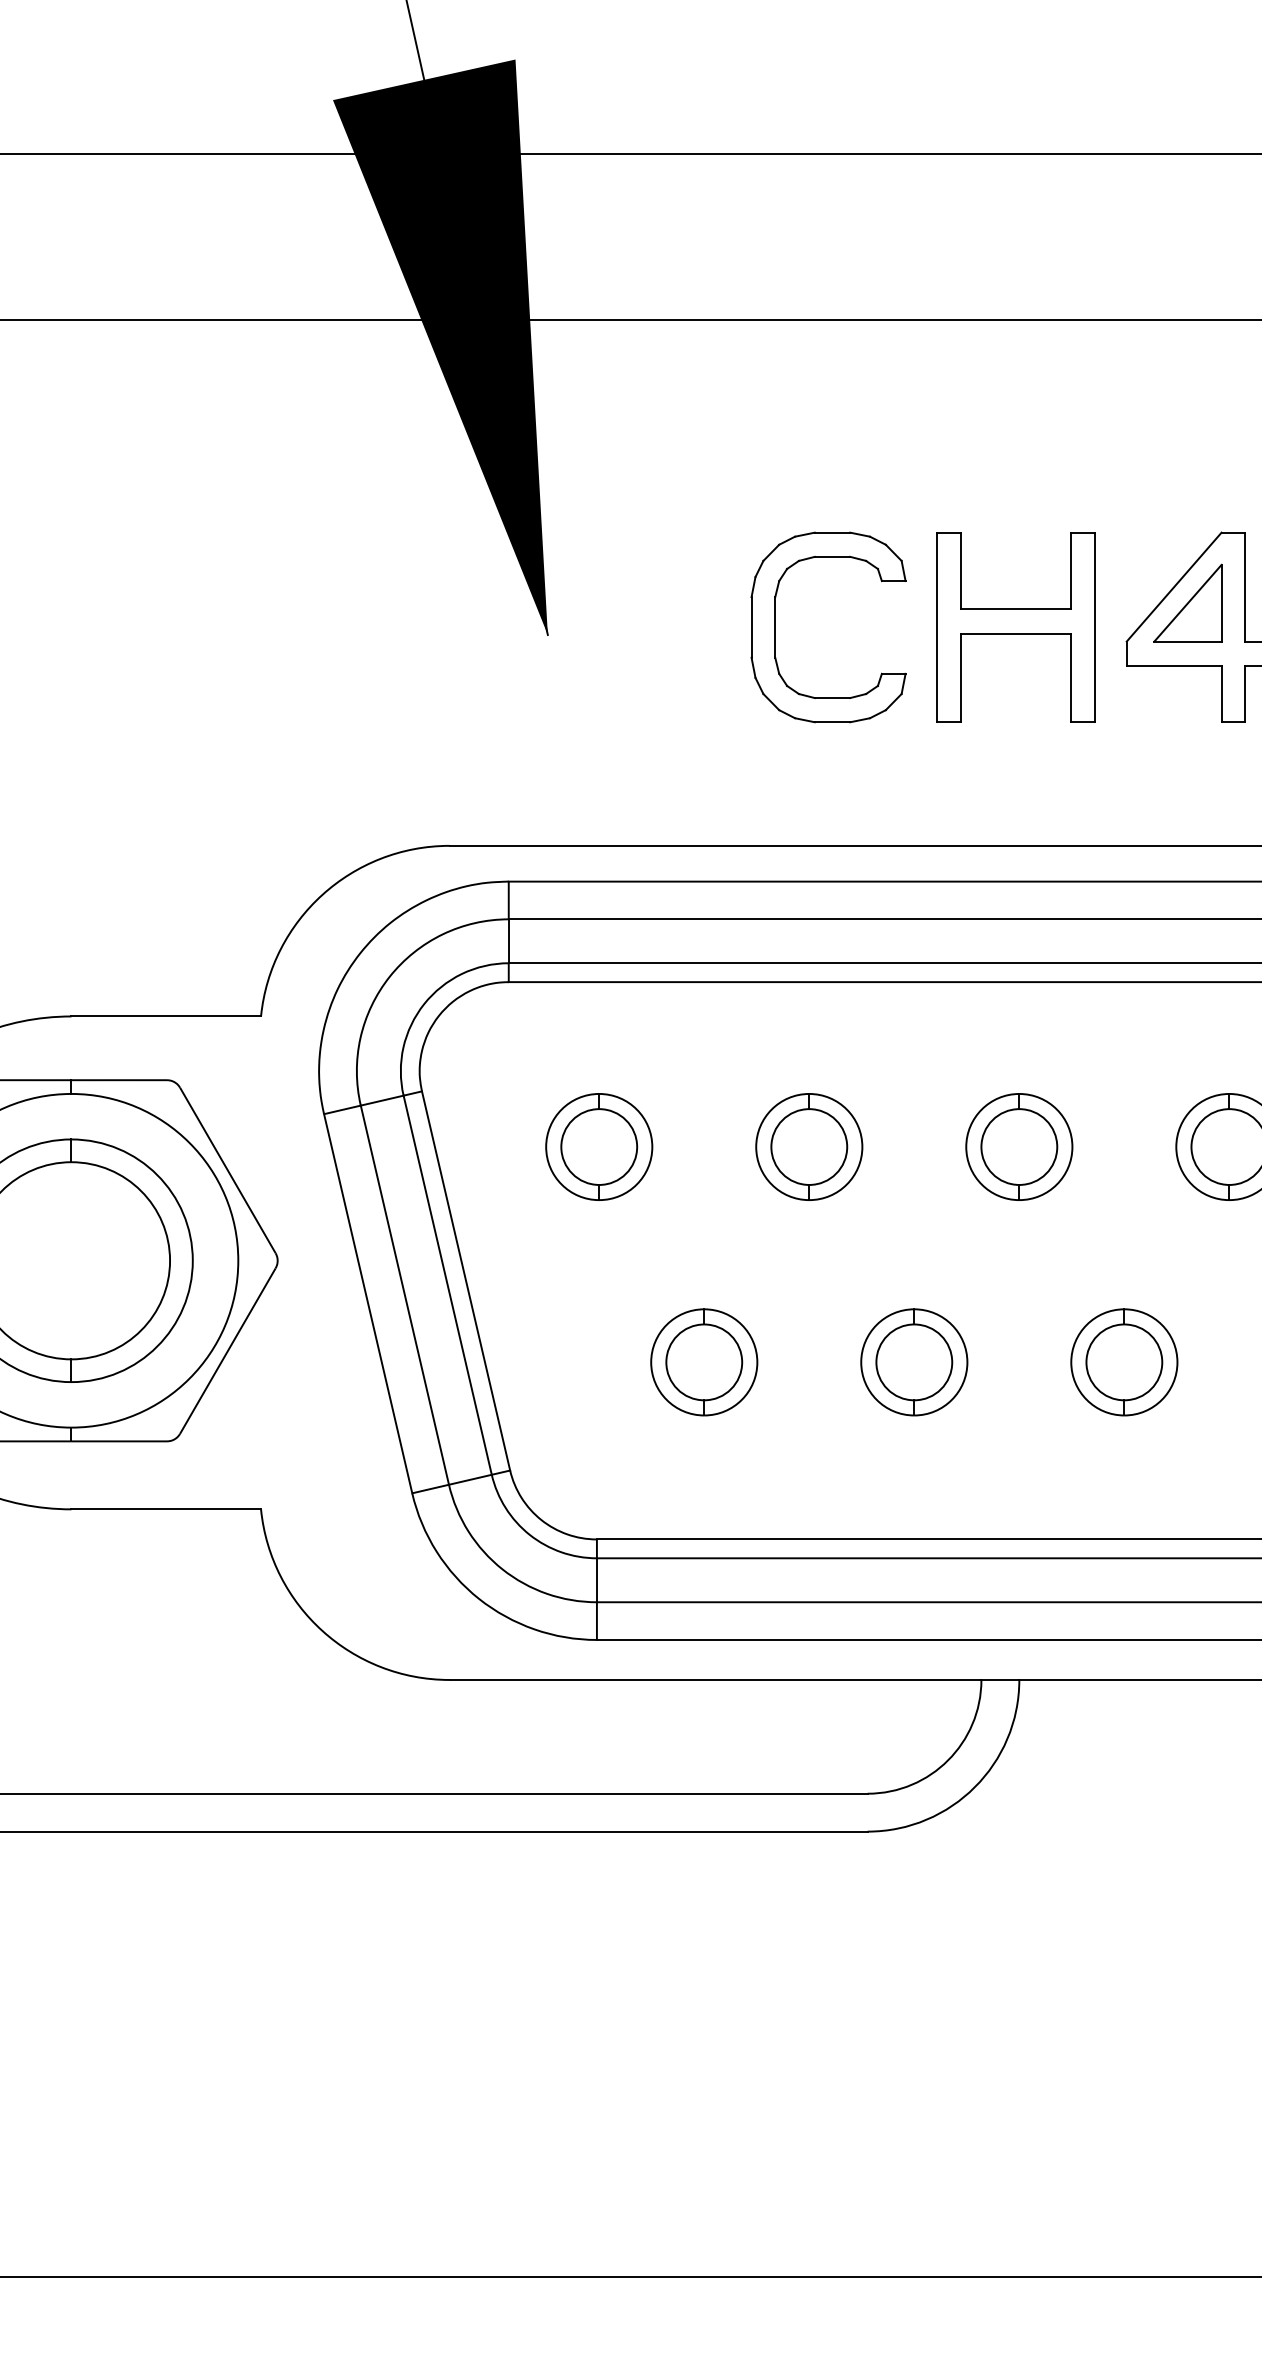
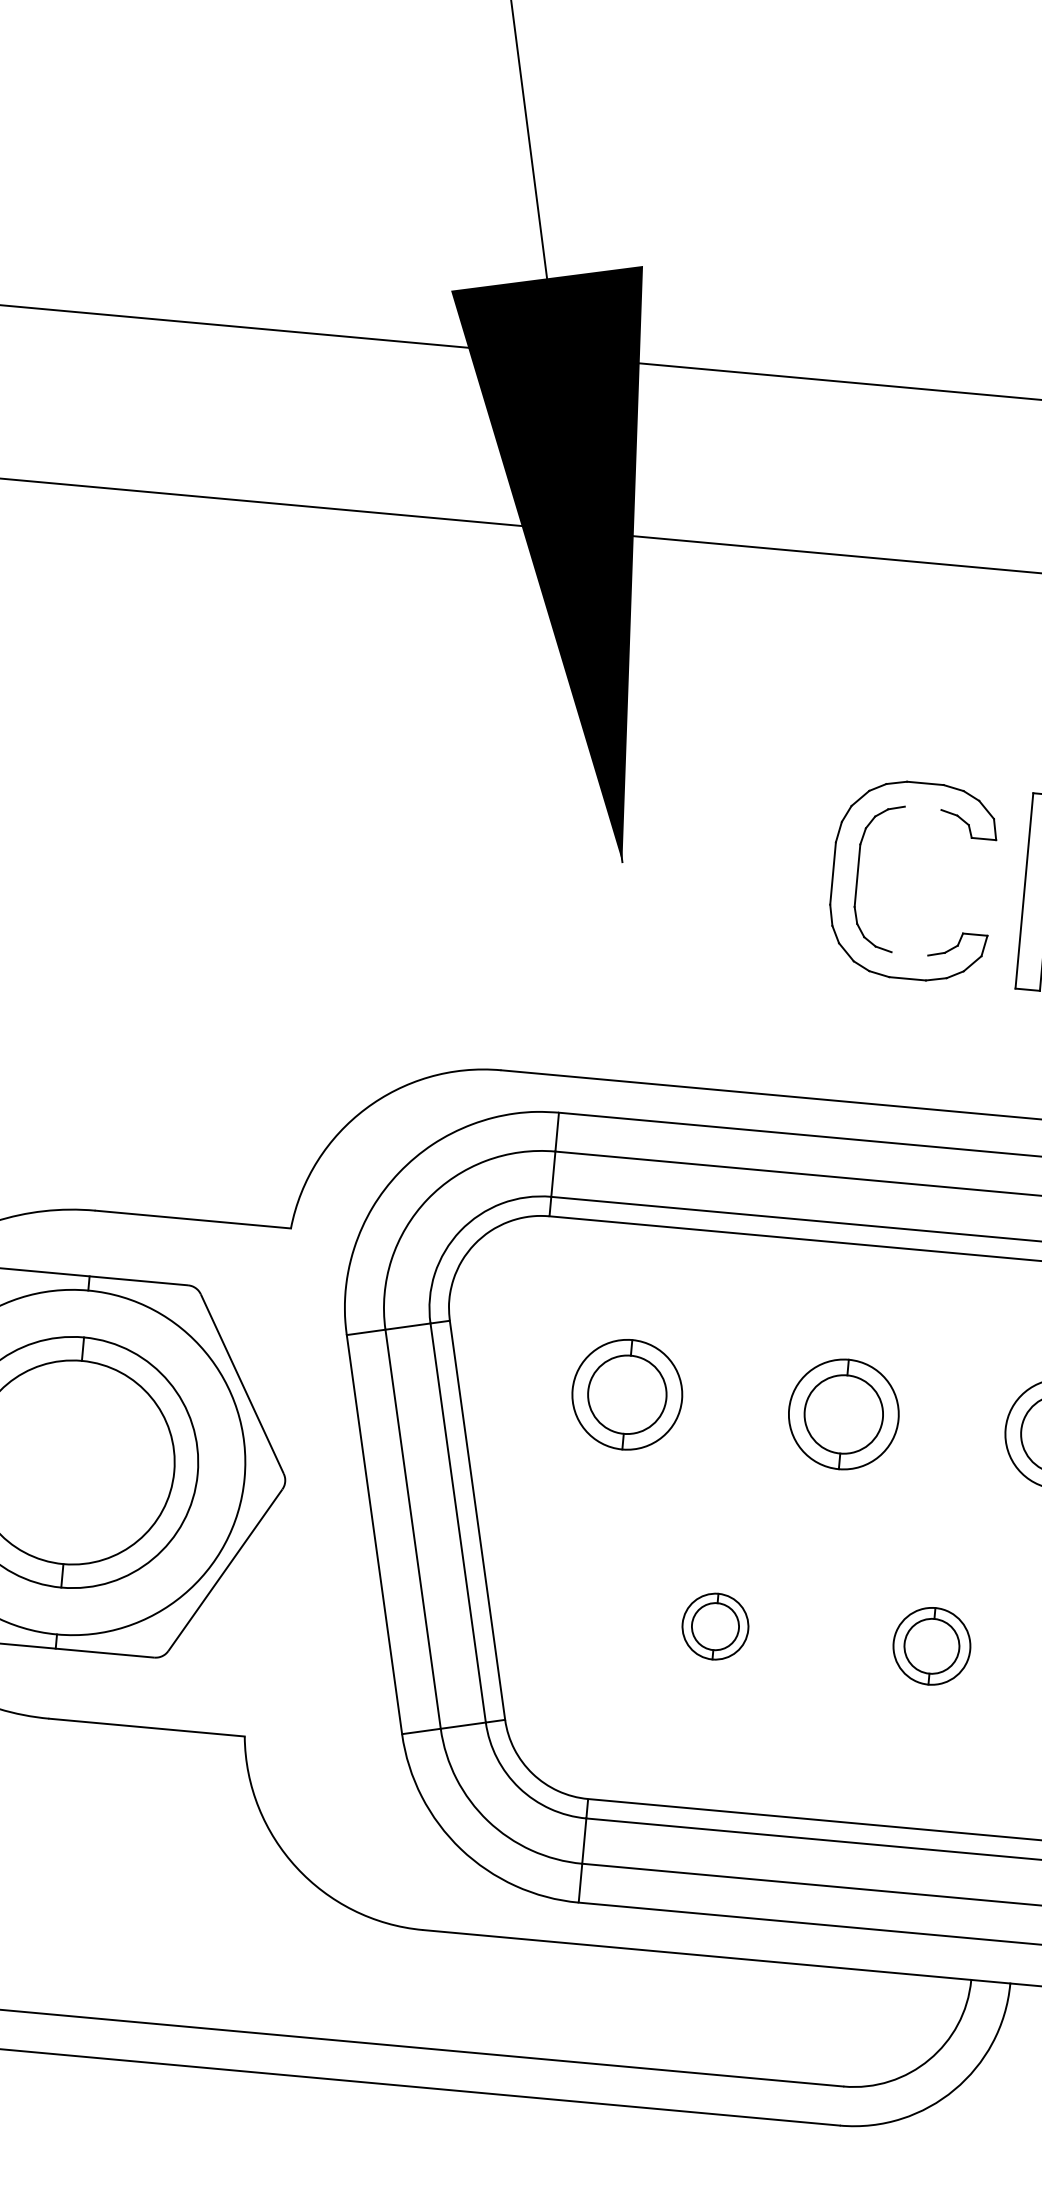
line: (832, 556) -> (923, 807), removed
line: (832, 698) -> (909, 954), removed
part: (704, 1362) -> (715, 1626), size x0.6
part: (914, 1362) -> (932, 1646), size x0.7

